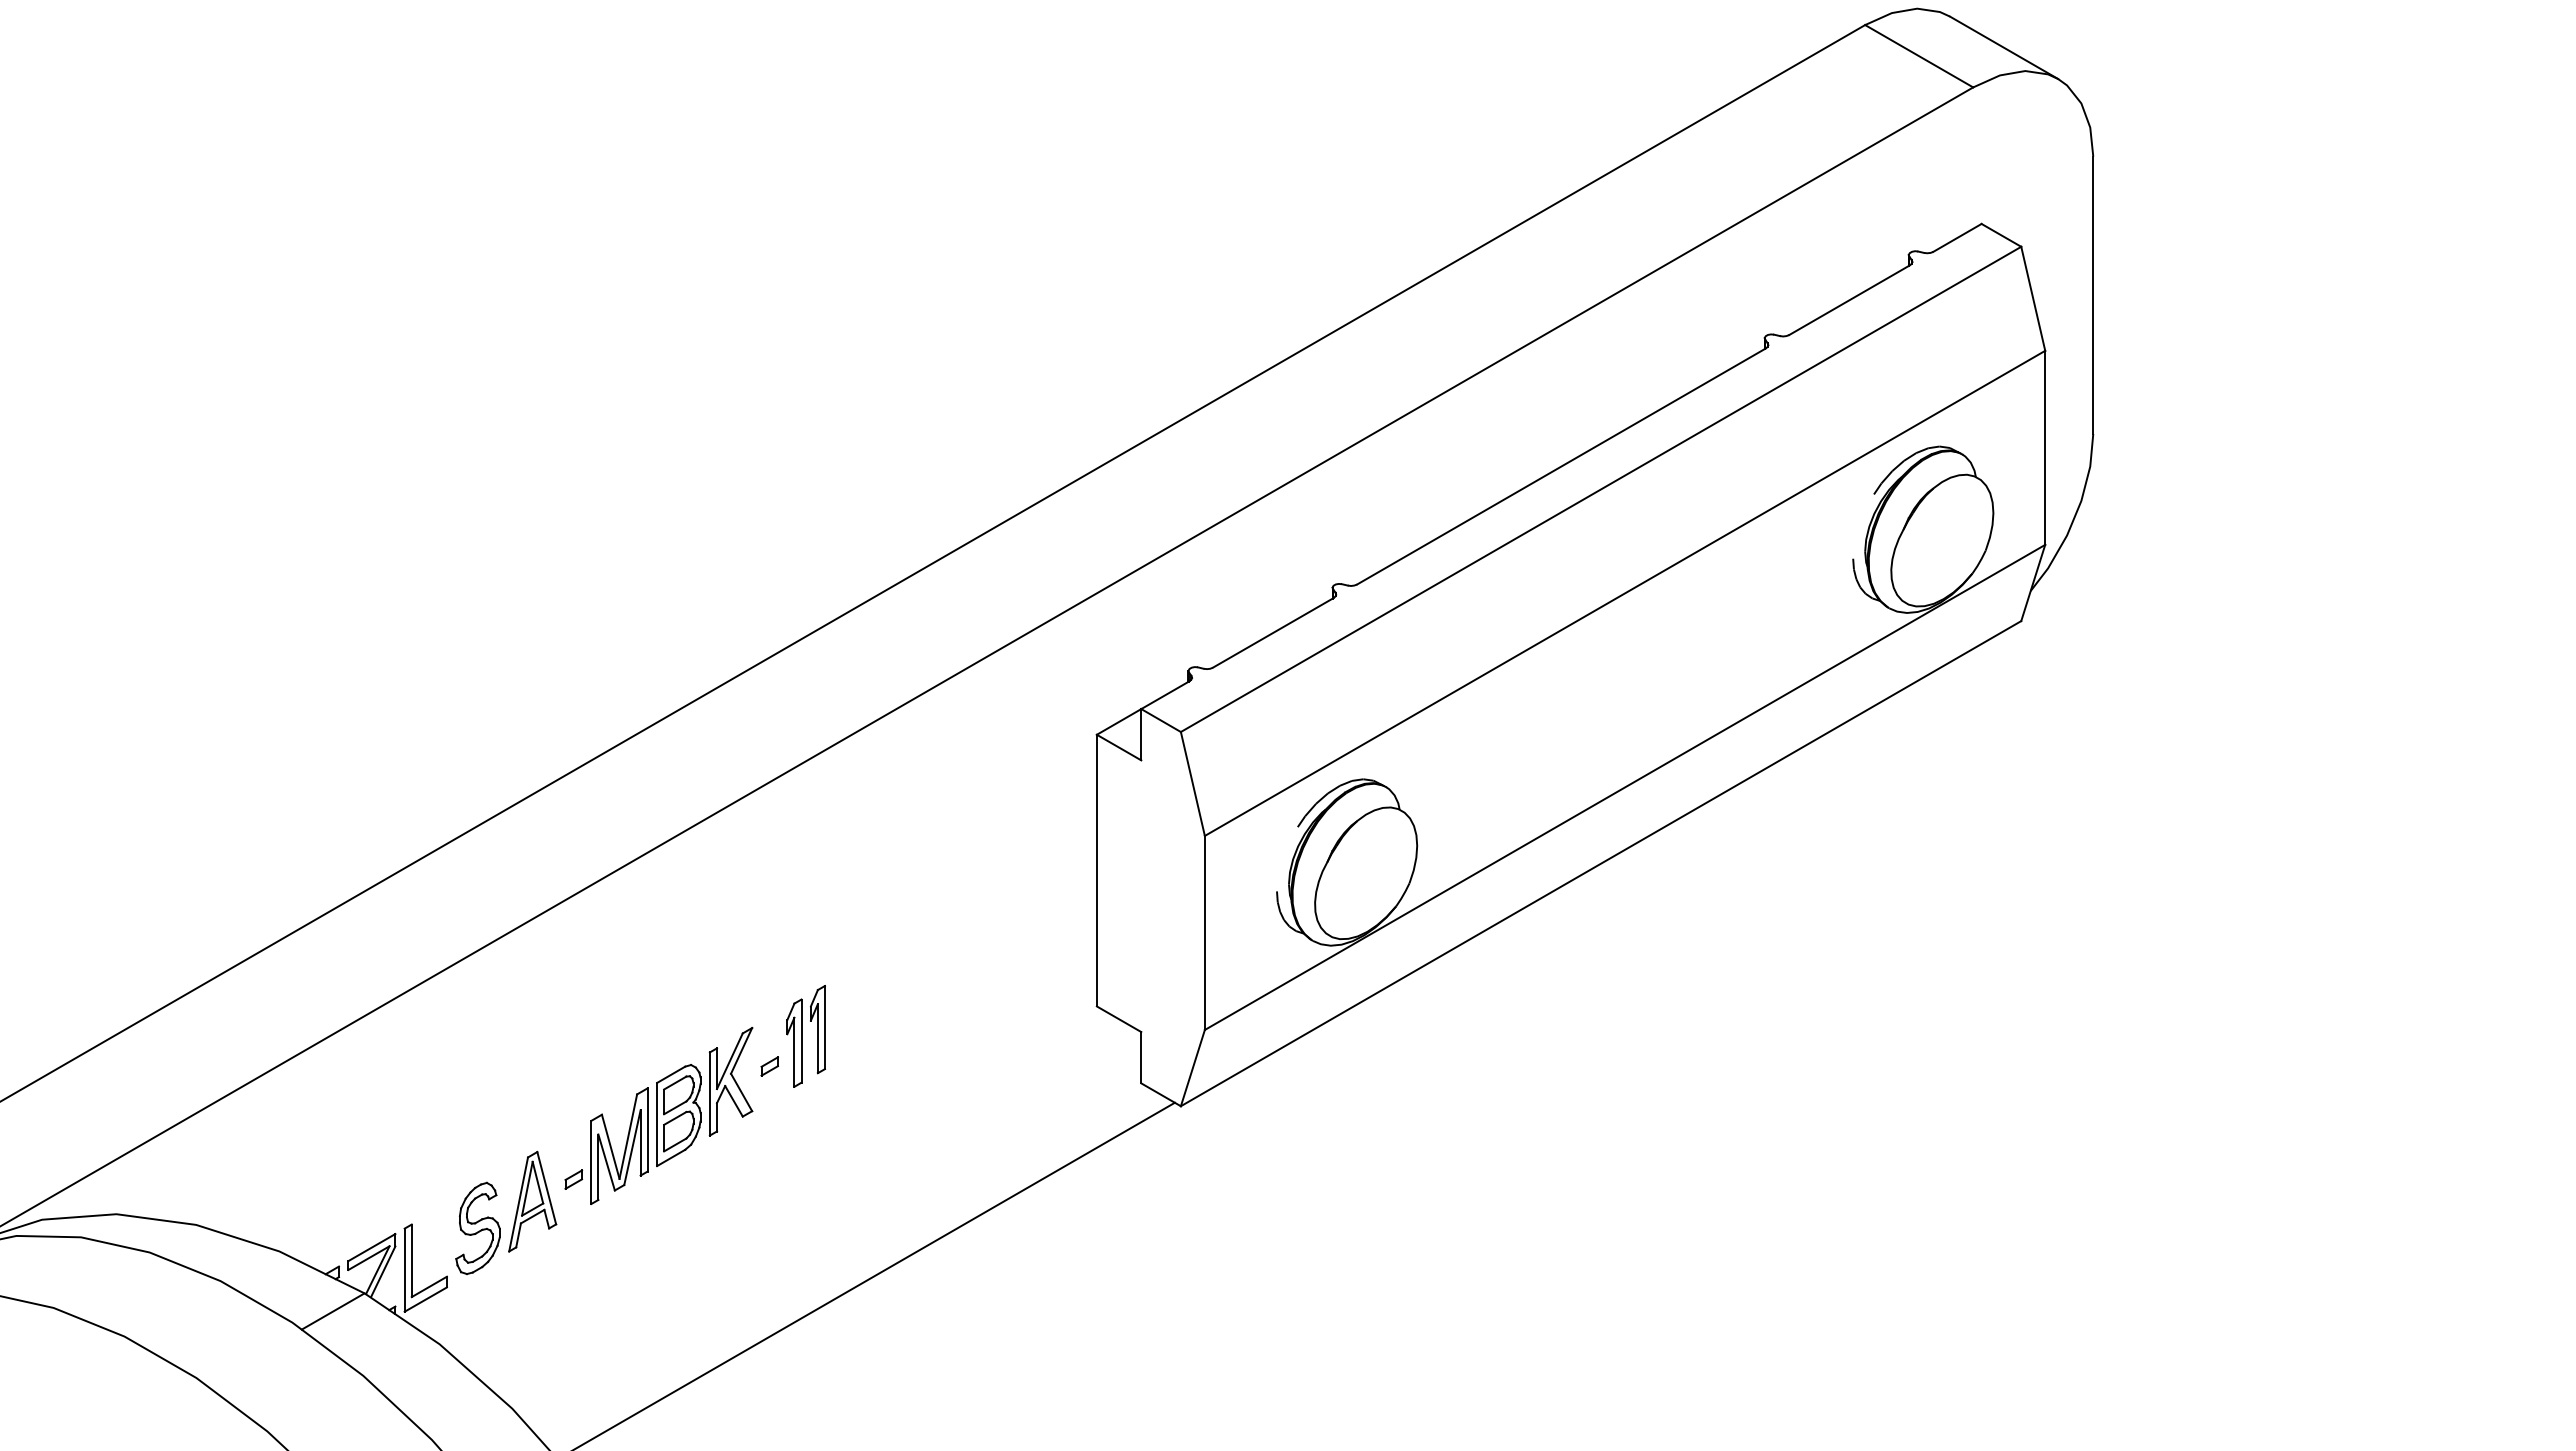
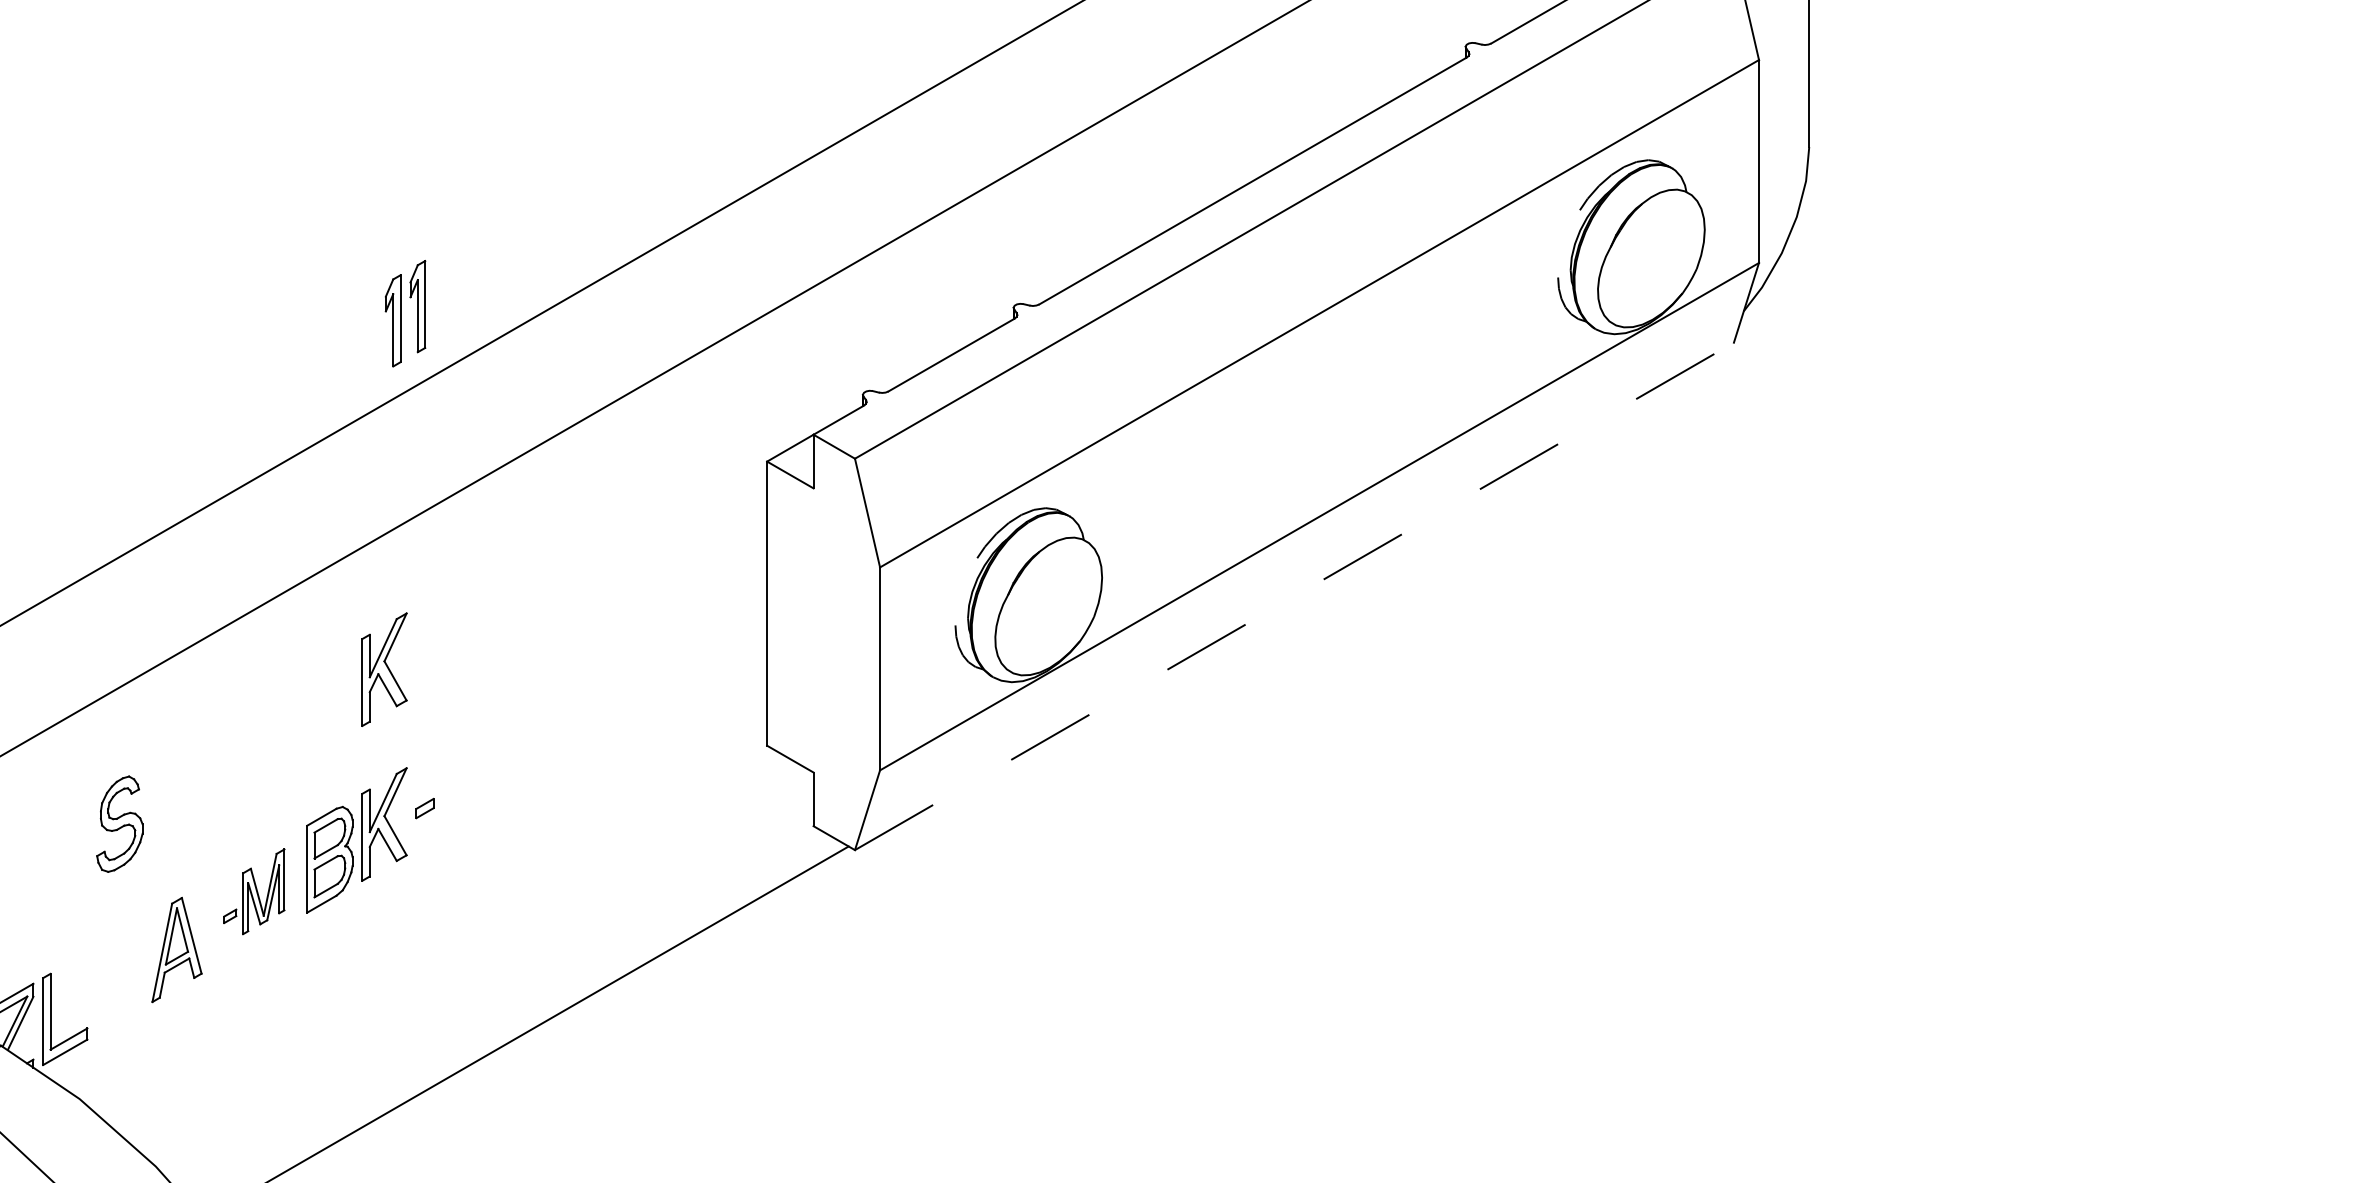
line: (1601, 863) -> (1294, 596), solid -> dashed
part: (730, 933) -> (383, 669), added
part: (805, 1036) -> (404, 313), moved
part: (606, 1145) -> (254, 891), size x0.7
part: (477, 1228) -> (119, 824), moved

